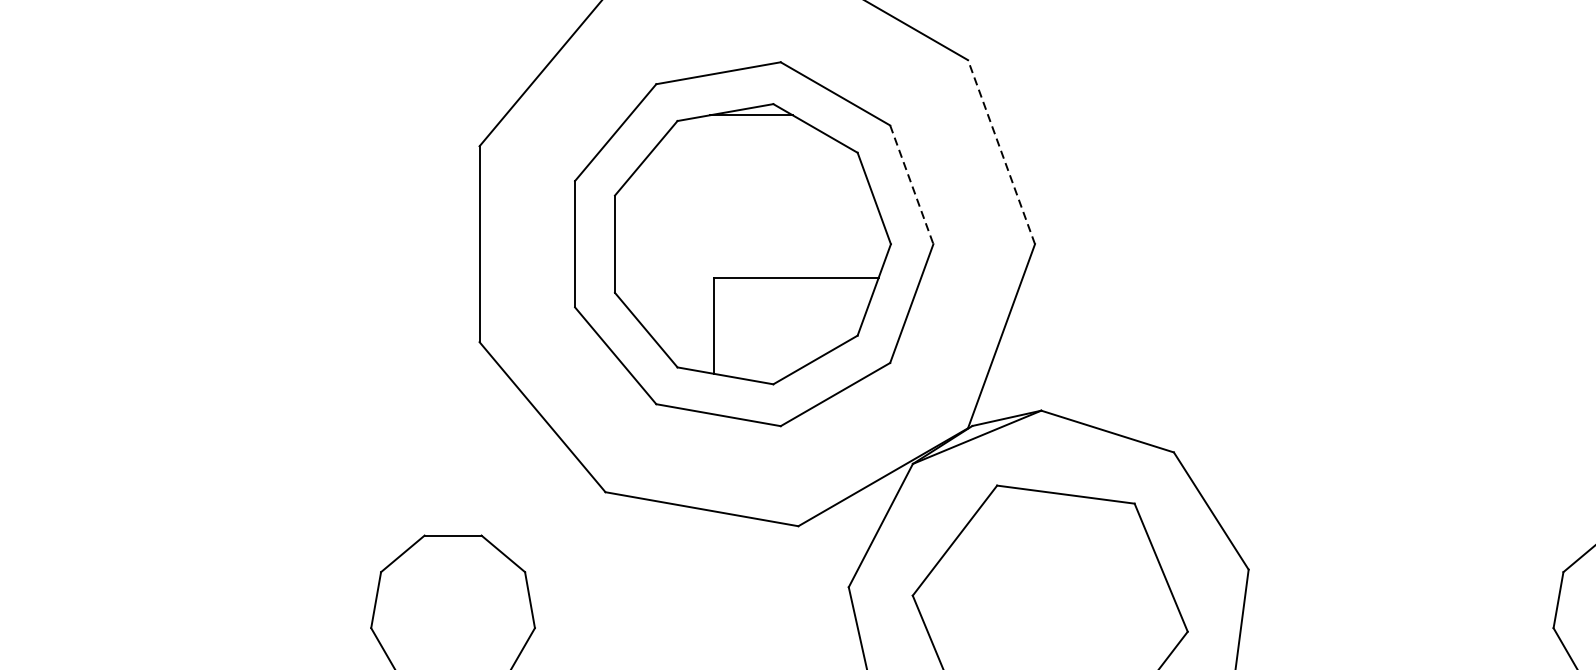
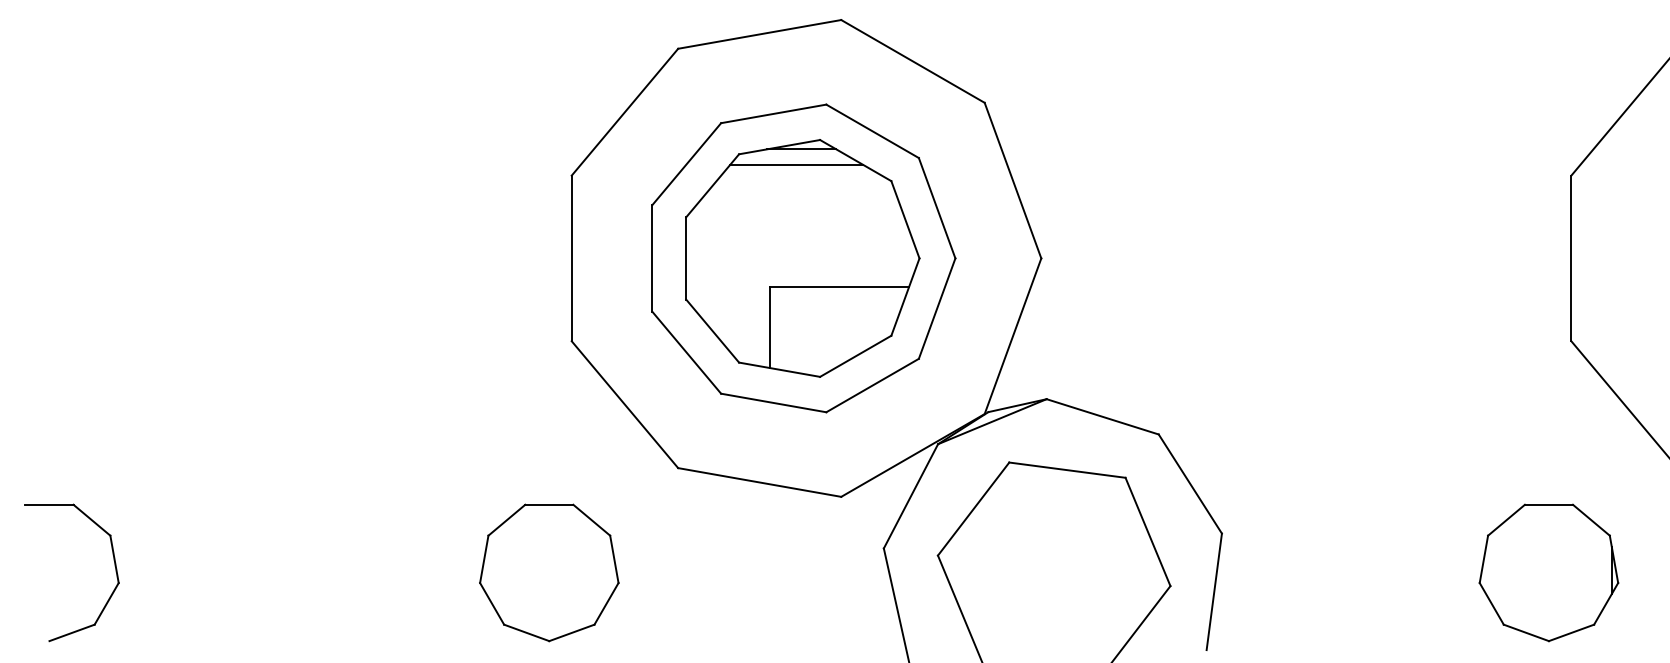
line: (745, 134) -> (796, 165), added
line: (1002, 152) -> (1013, 180), dashed -> solid
line: (912, 185) -> (937, 208), dashed -> solid

